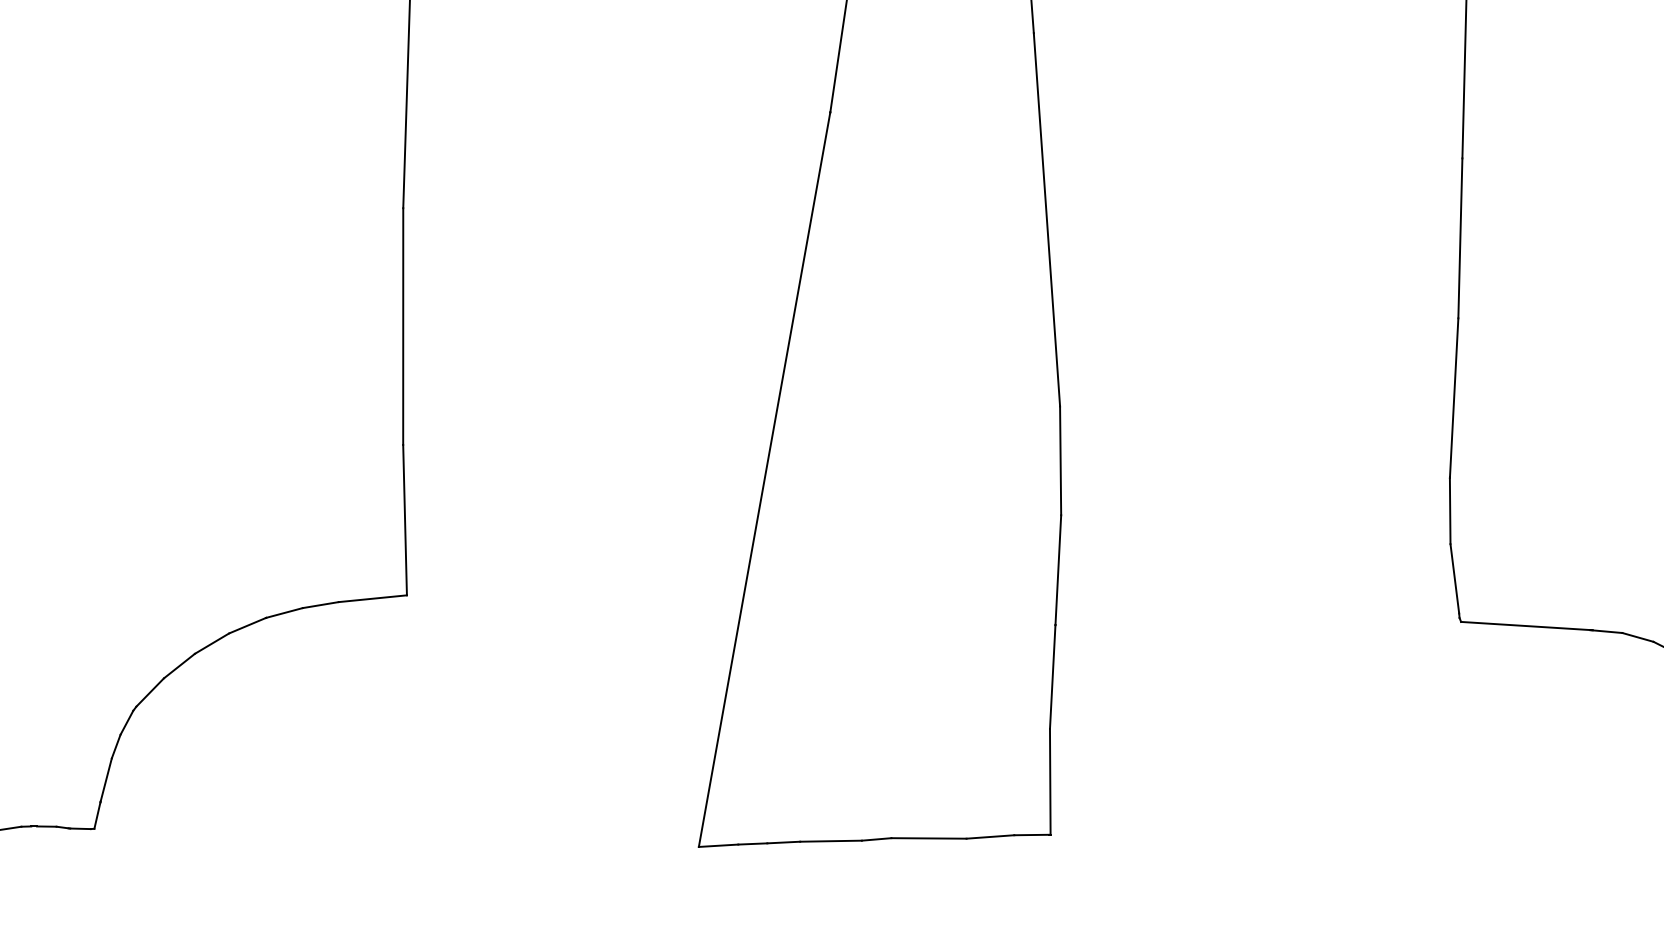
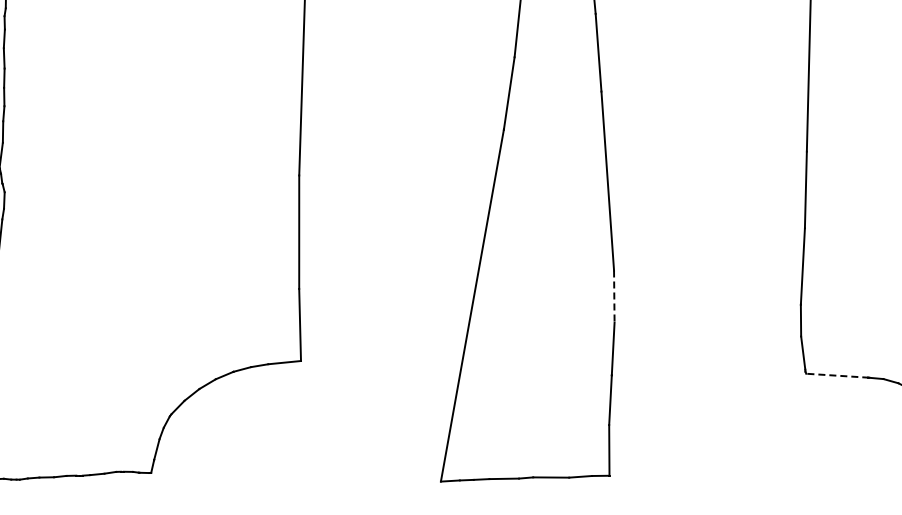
line: (1061, 462) -> (614, 297), solid -> dashed
line: (1526, 625) -> (837, 375), solid -> dashed

